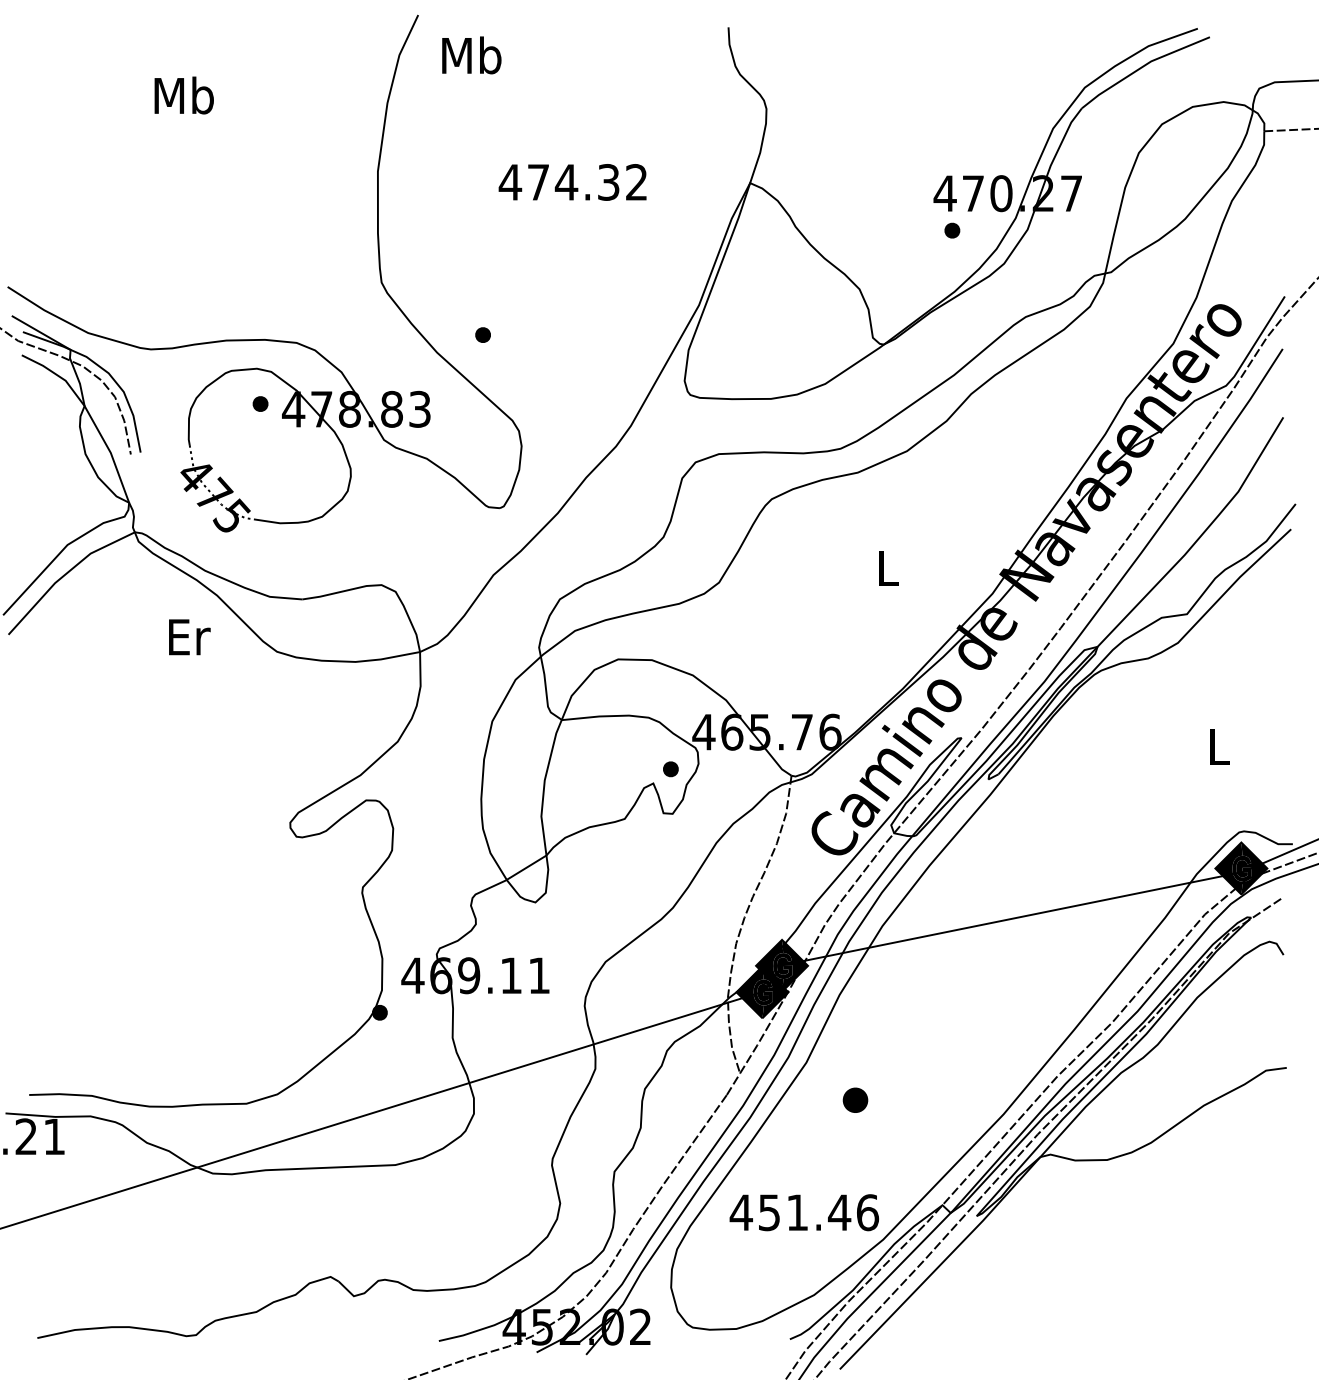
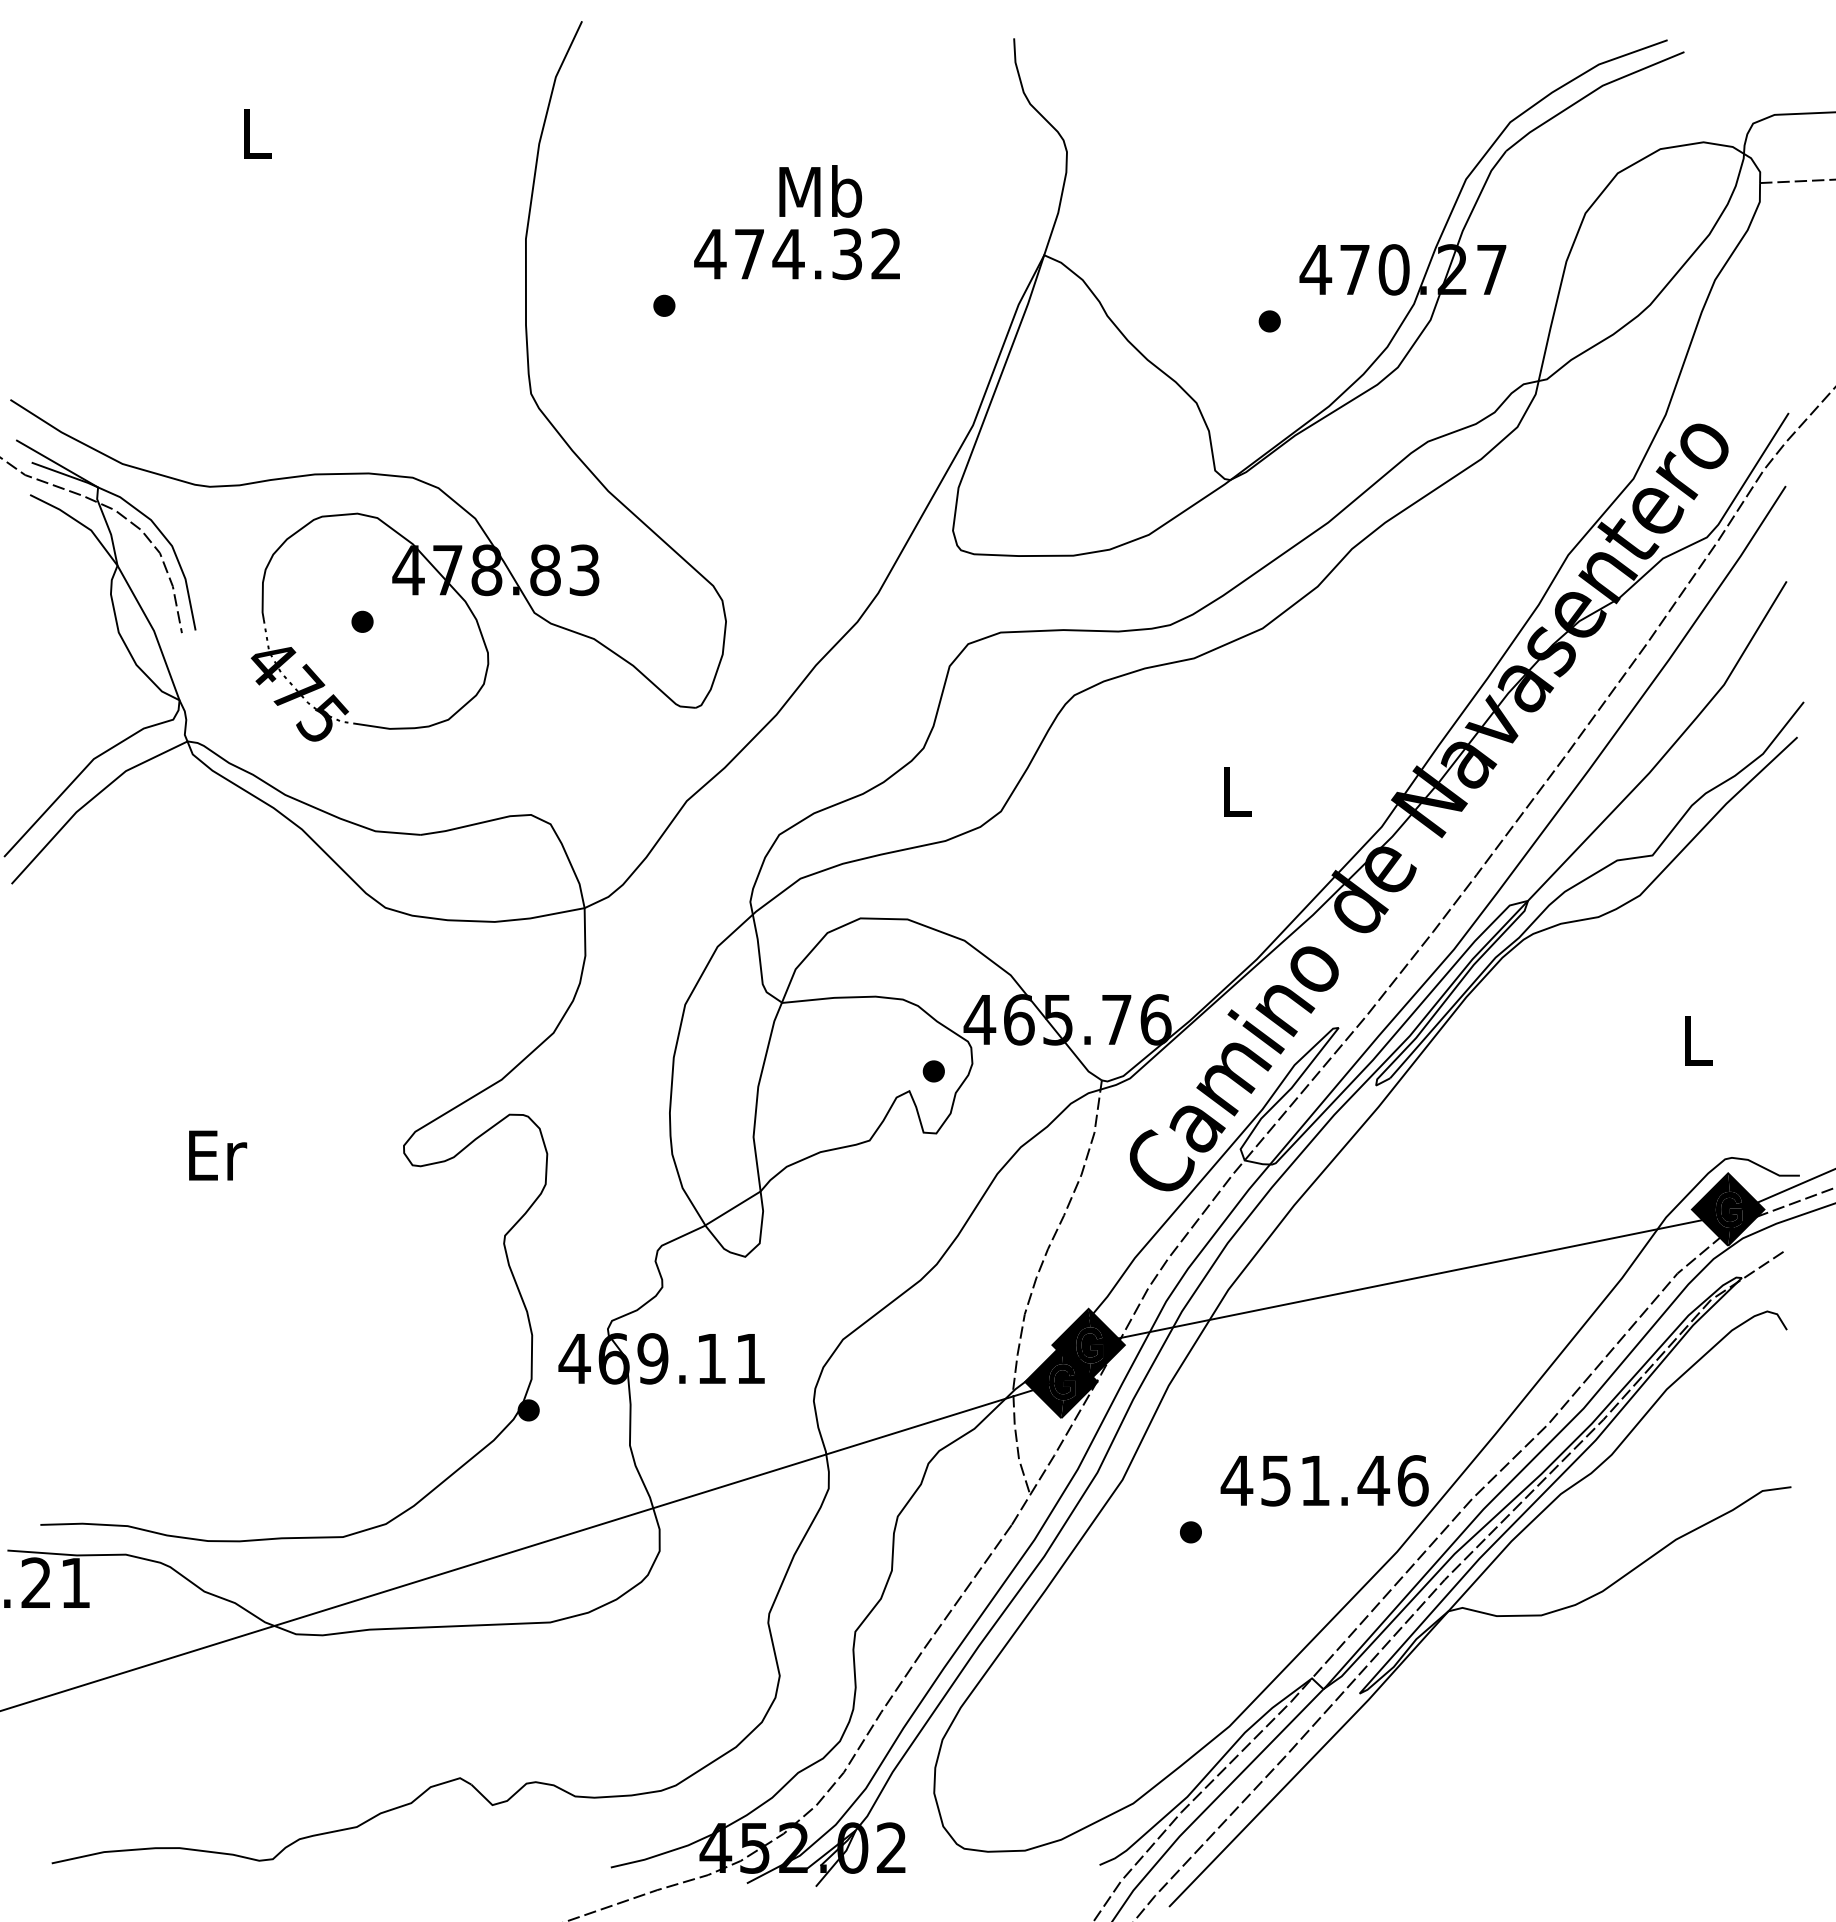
text: (471, 55) -> (820, 191), moved
text: (184, 94) -> (256, 132), Mb -> L
part: (952, 230) -> (1269, 321), moved
part: (483, 334) -> (664, 305), moved
part: (260, 403) -> (362, 621), moved
text: (190, 637) -> (218, 1155), moved
part: (855, 1100) -> (1190, 1532), size x0.62
text: (804, 1212) -> (1324, 1480), moved

